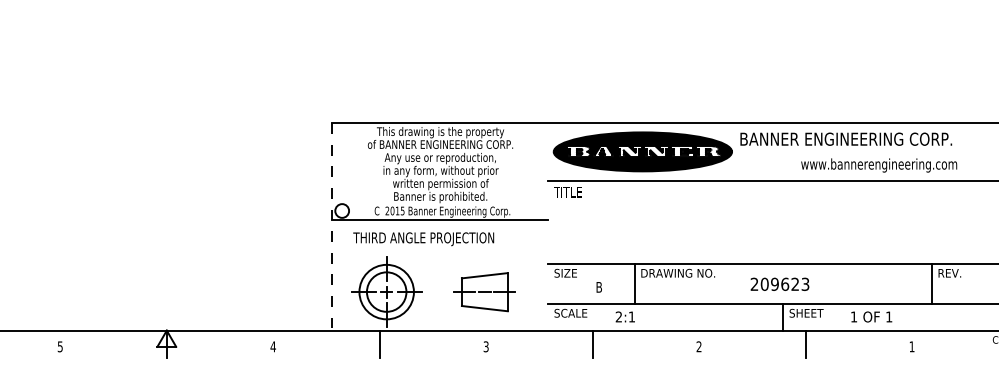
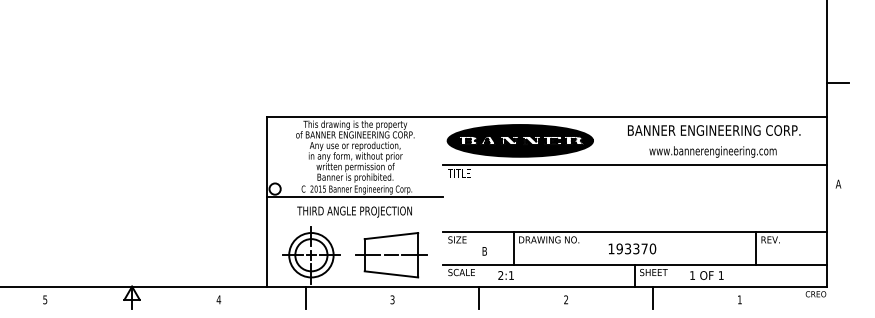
text: (846, 139) -> (714, 130), moved
line: (331, 227) -> (266, 202), dashed -> solid
text: (423, 238) -> (354, 211), moved
text: (780, 283) -> (632, 248), 209623 -> 193370
part: (484, 292) -> (391, 255), size x1.43

